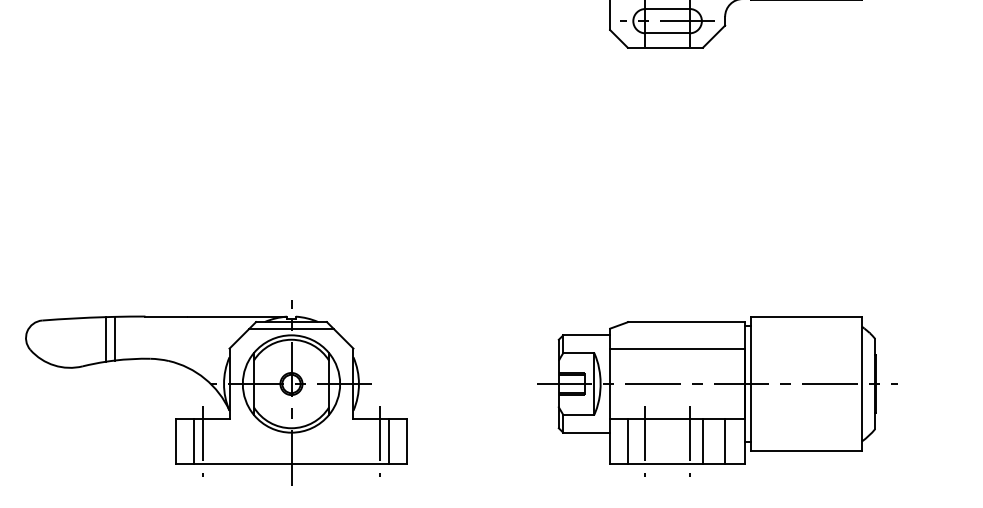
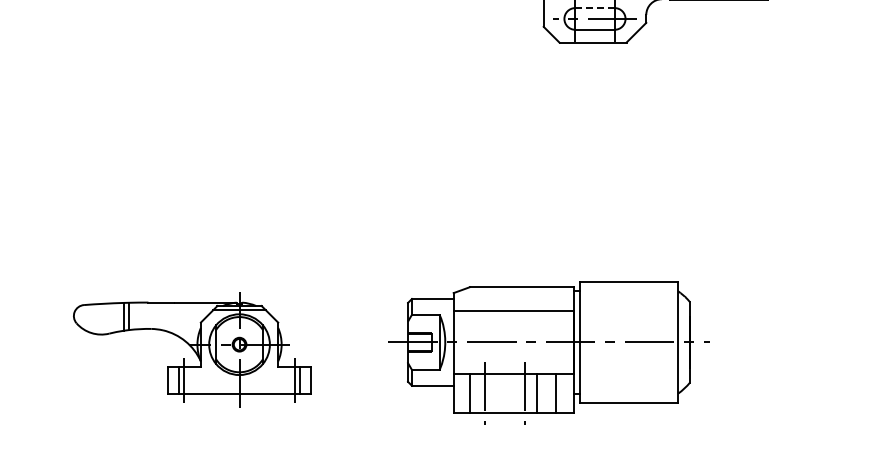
line: (667, 9) -> (594, 8), solid -> dashed
part: (216, 391) -> (192, 349), size x0.7
part: (716, 395) -> (548, 352), moved

